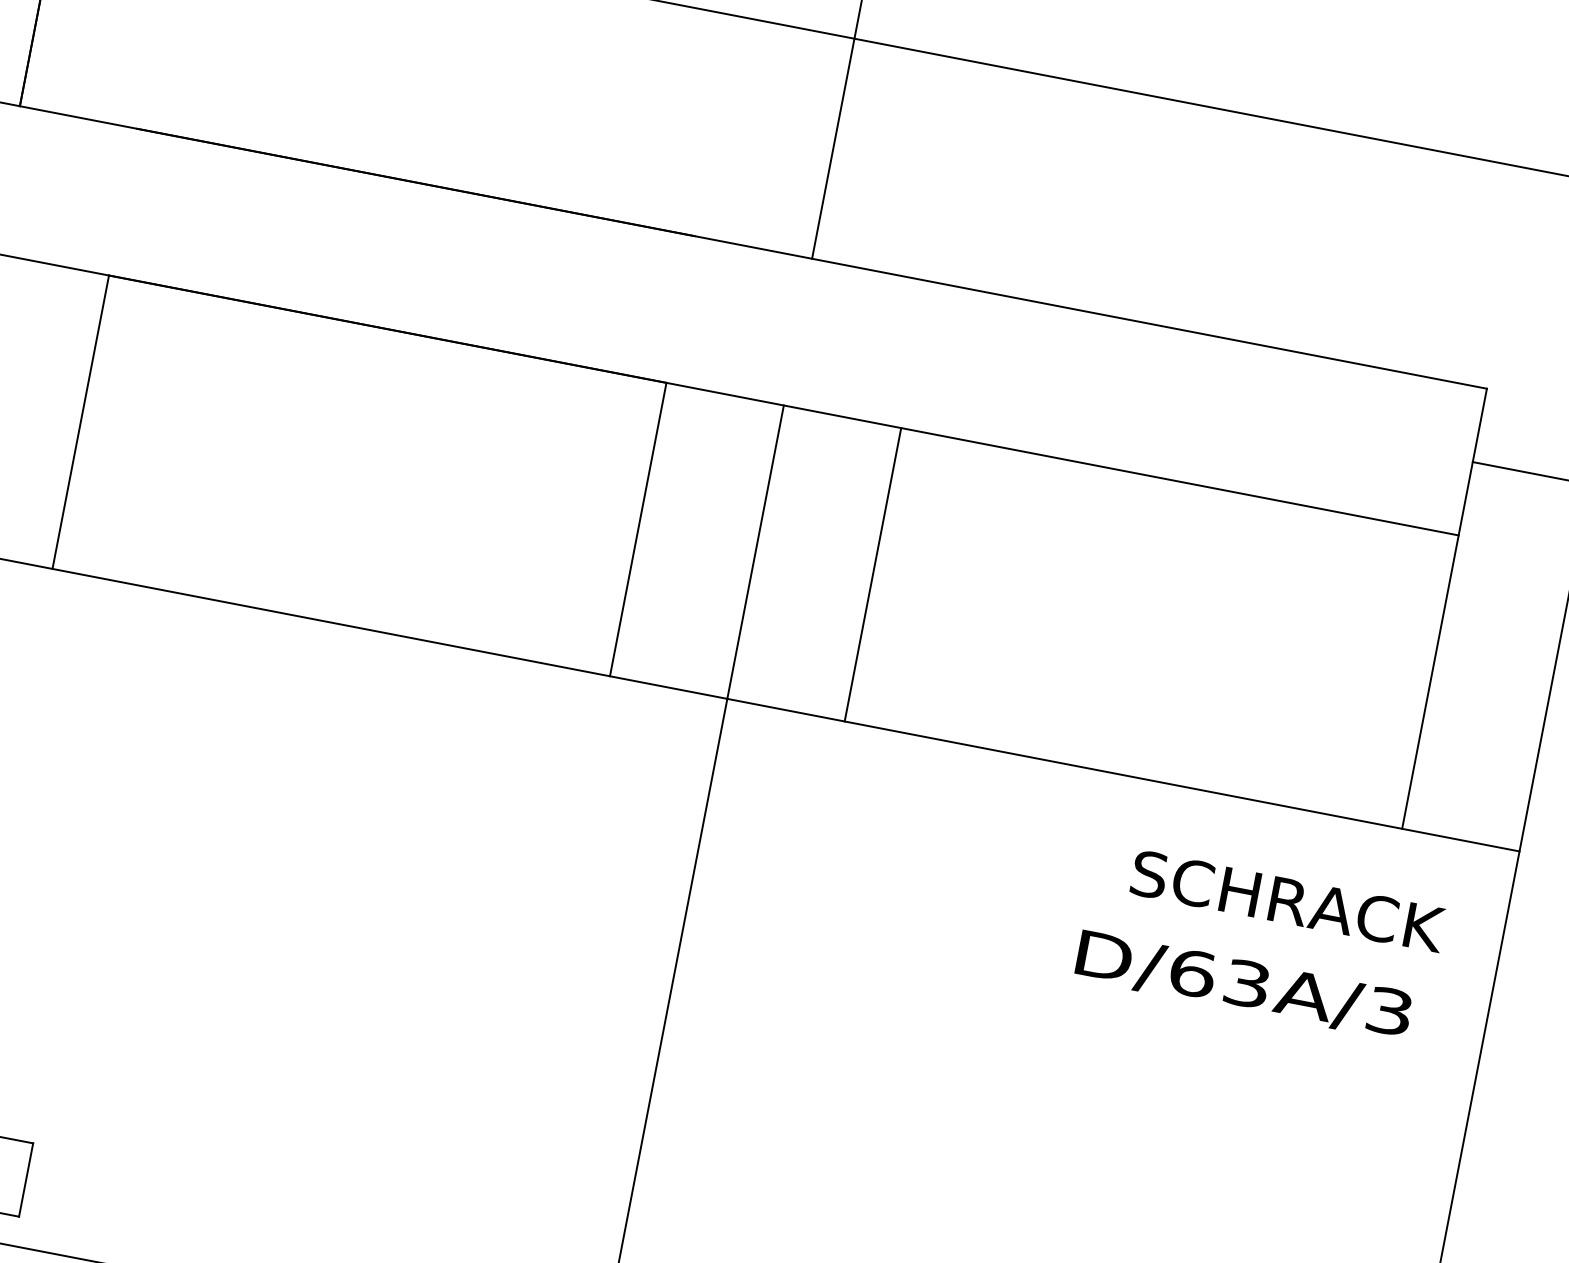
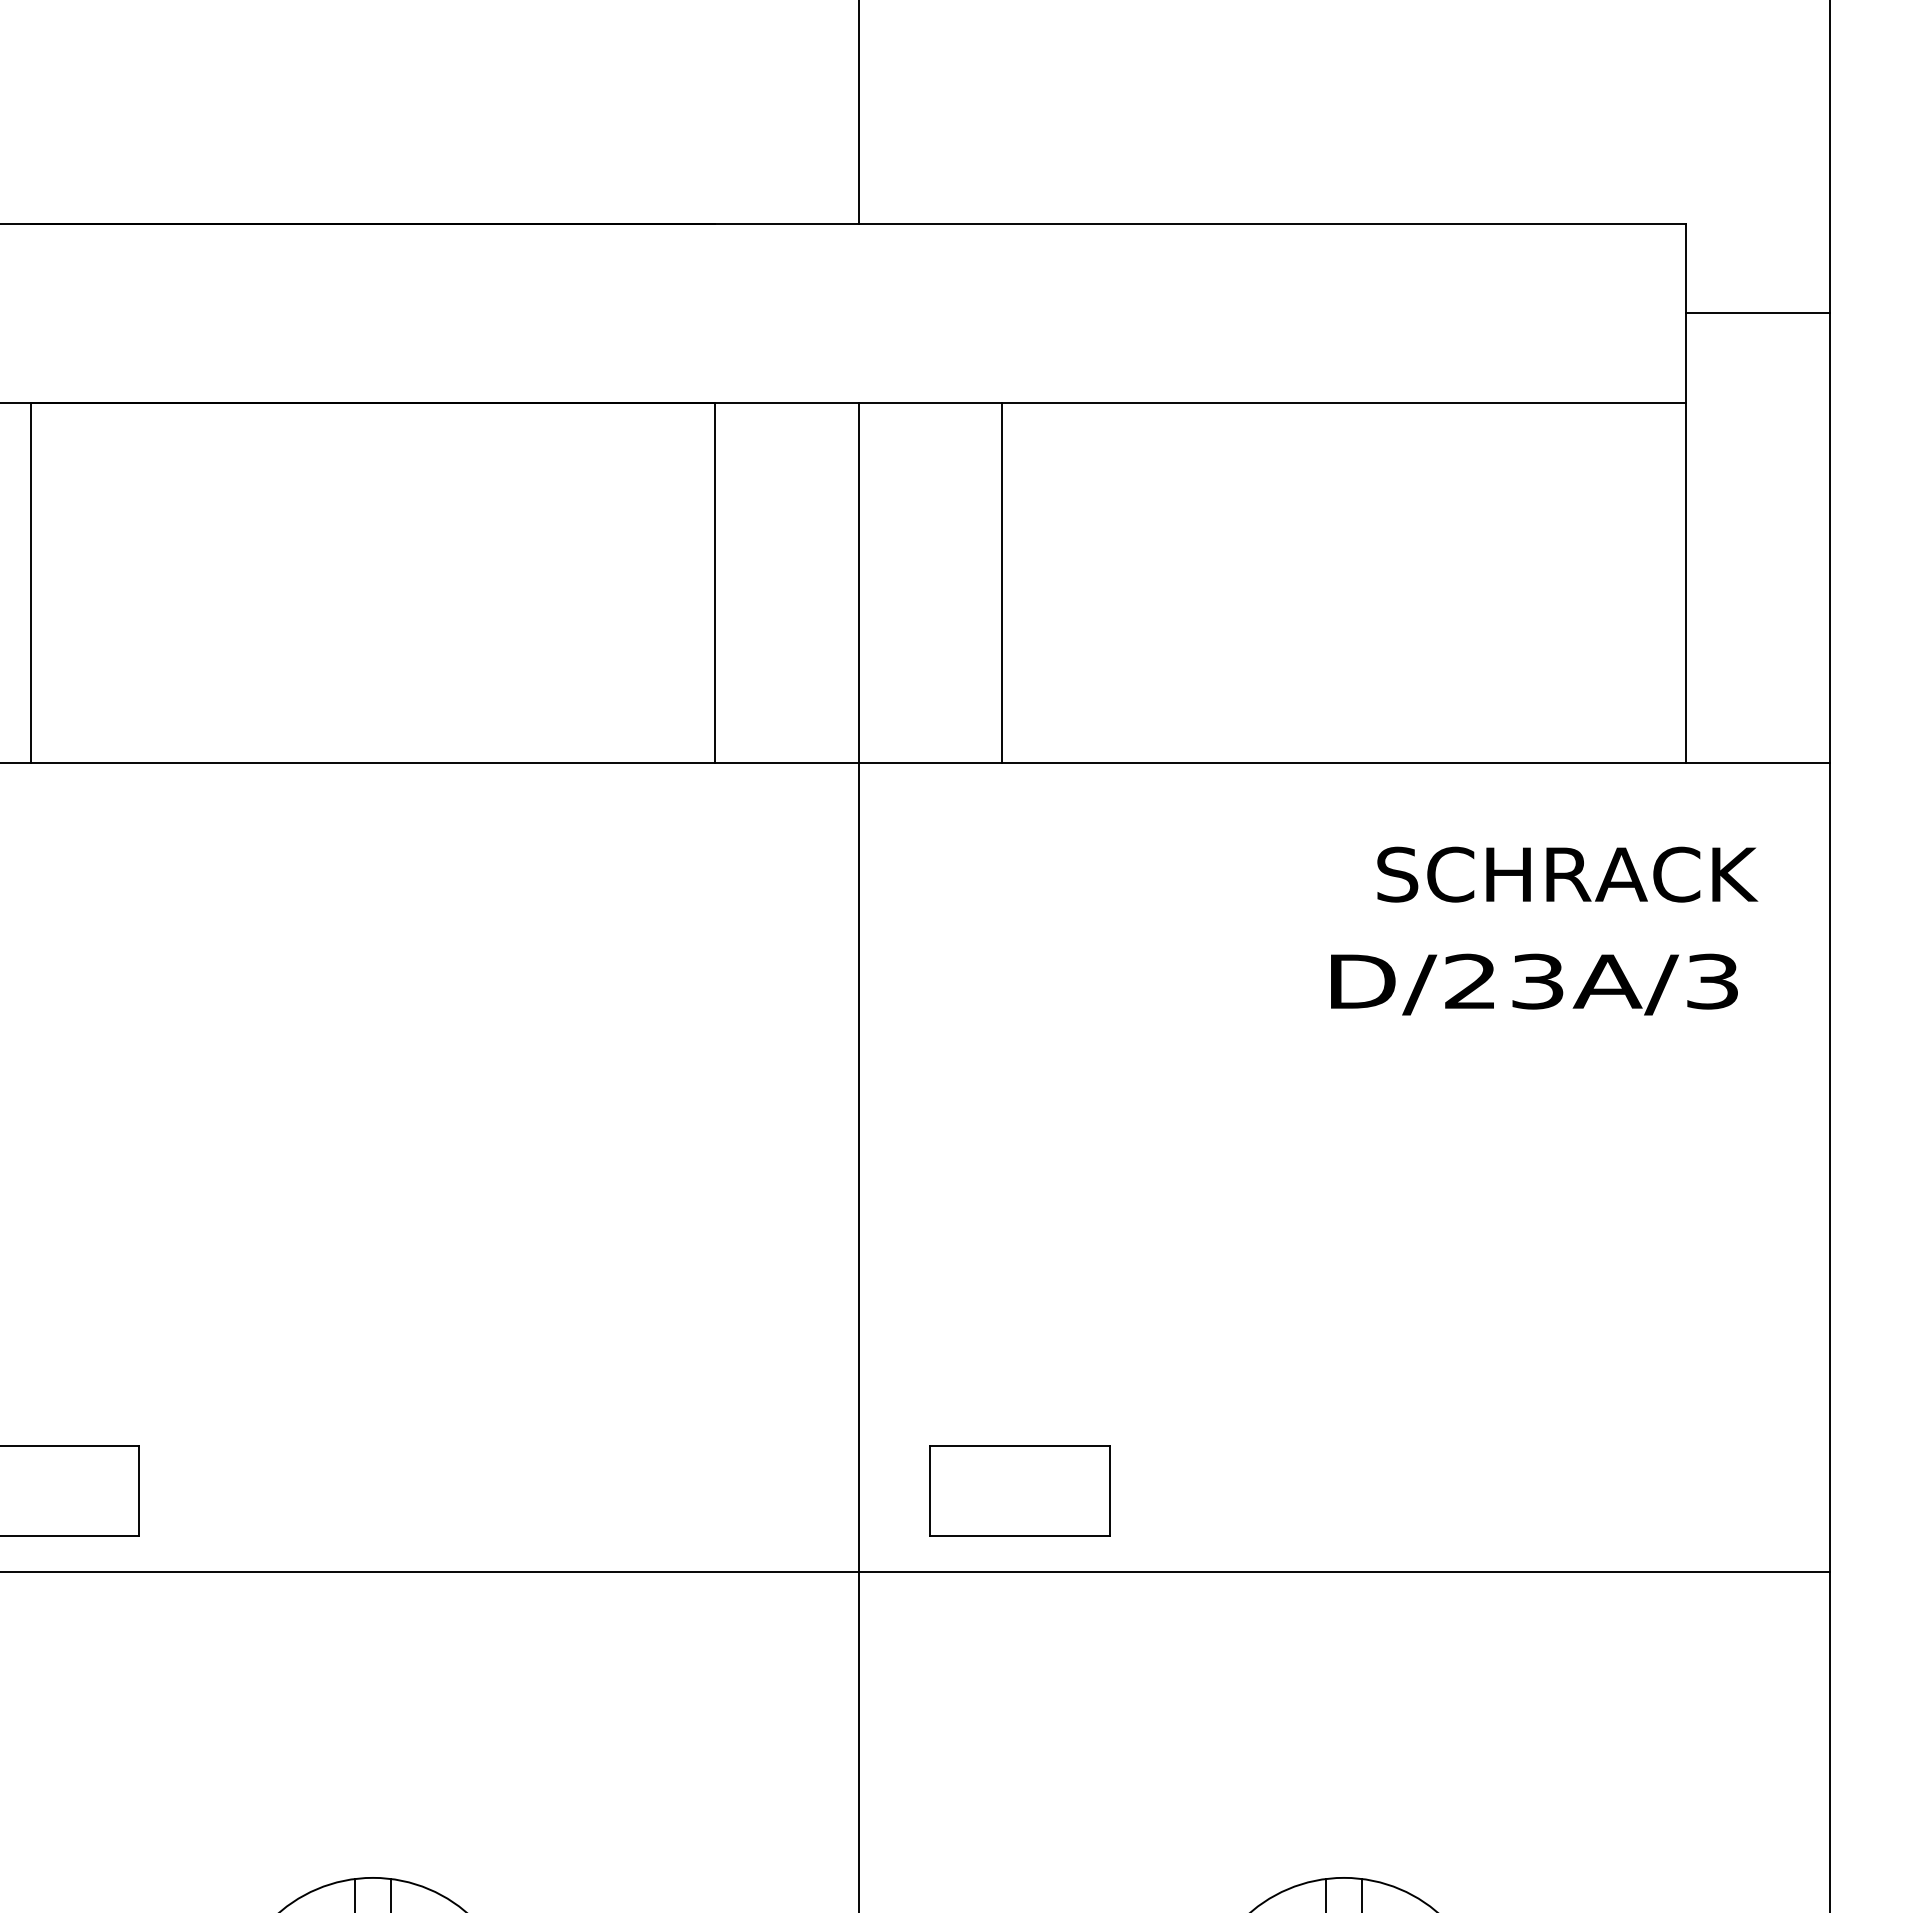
text: (1192, 973) -> (1470, 981), D/63A/3 -> D/23A/3

